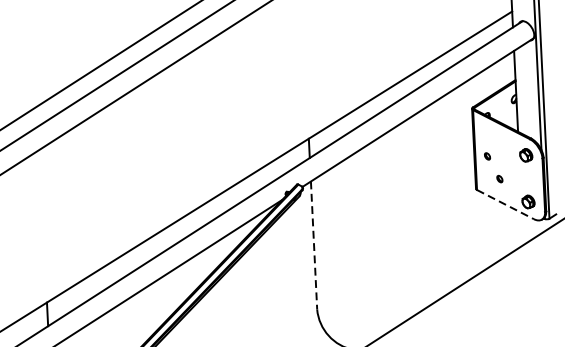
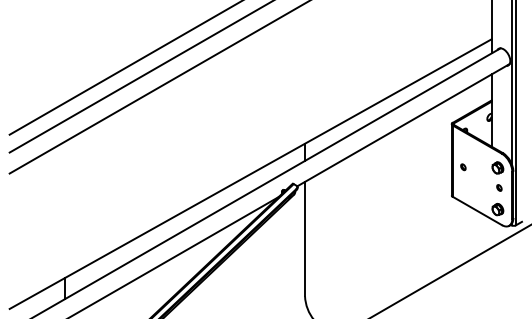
part: (499, 178) -> (499, 187), moved
line: (505, 205) -> (477, 211), dashed -> solid
line: (314, 246) -> (305, 239), dashed -> solid

